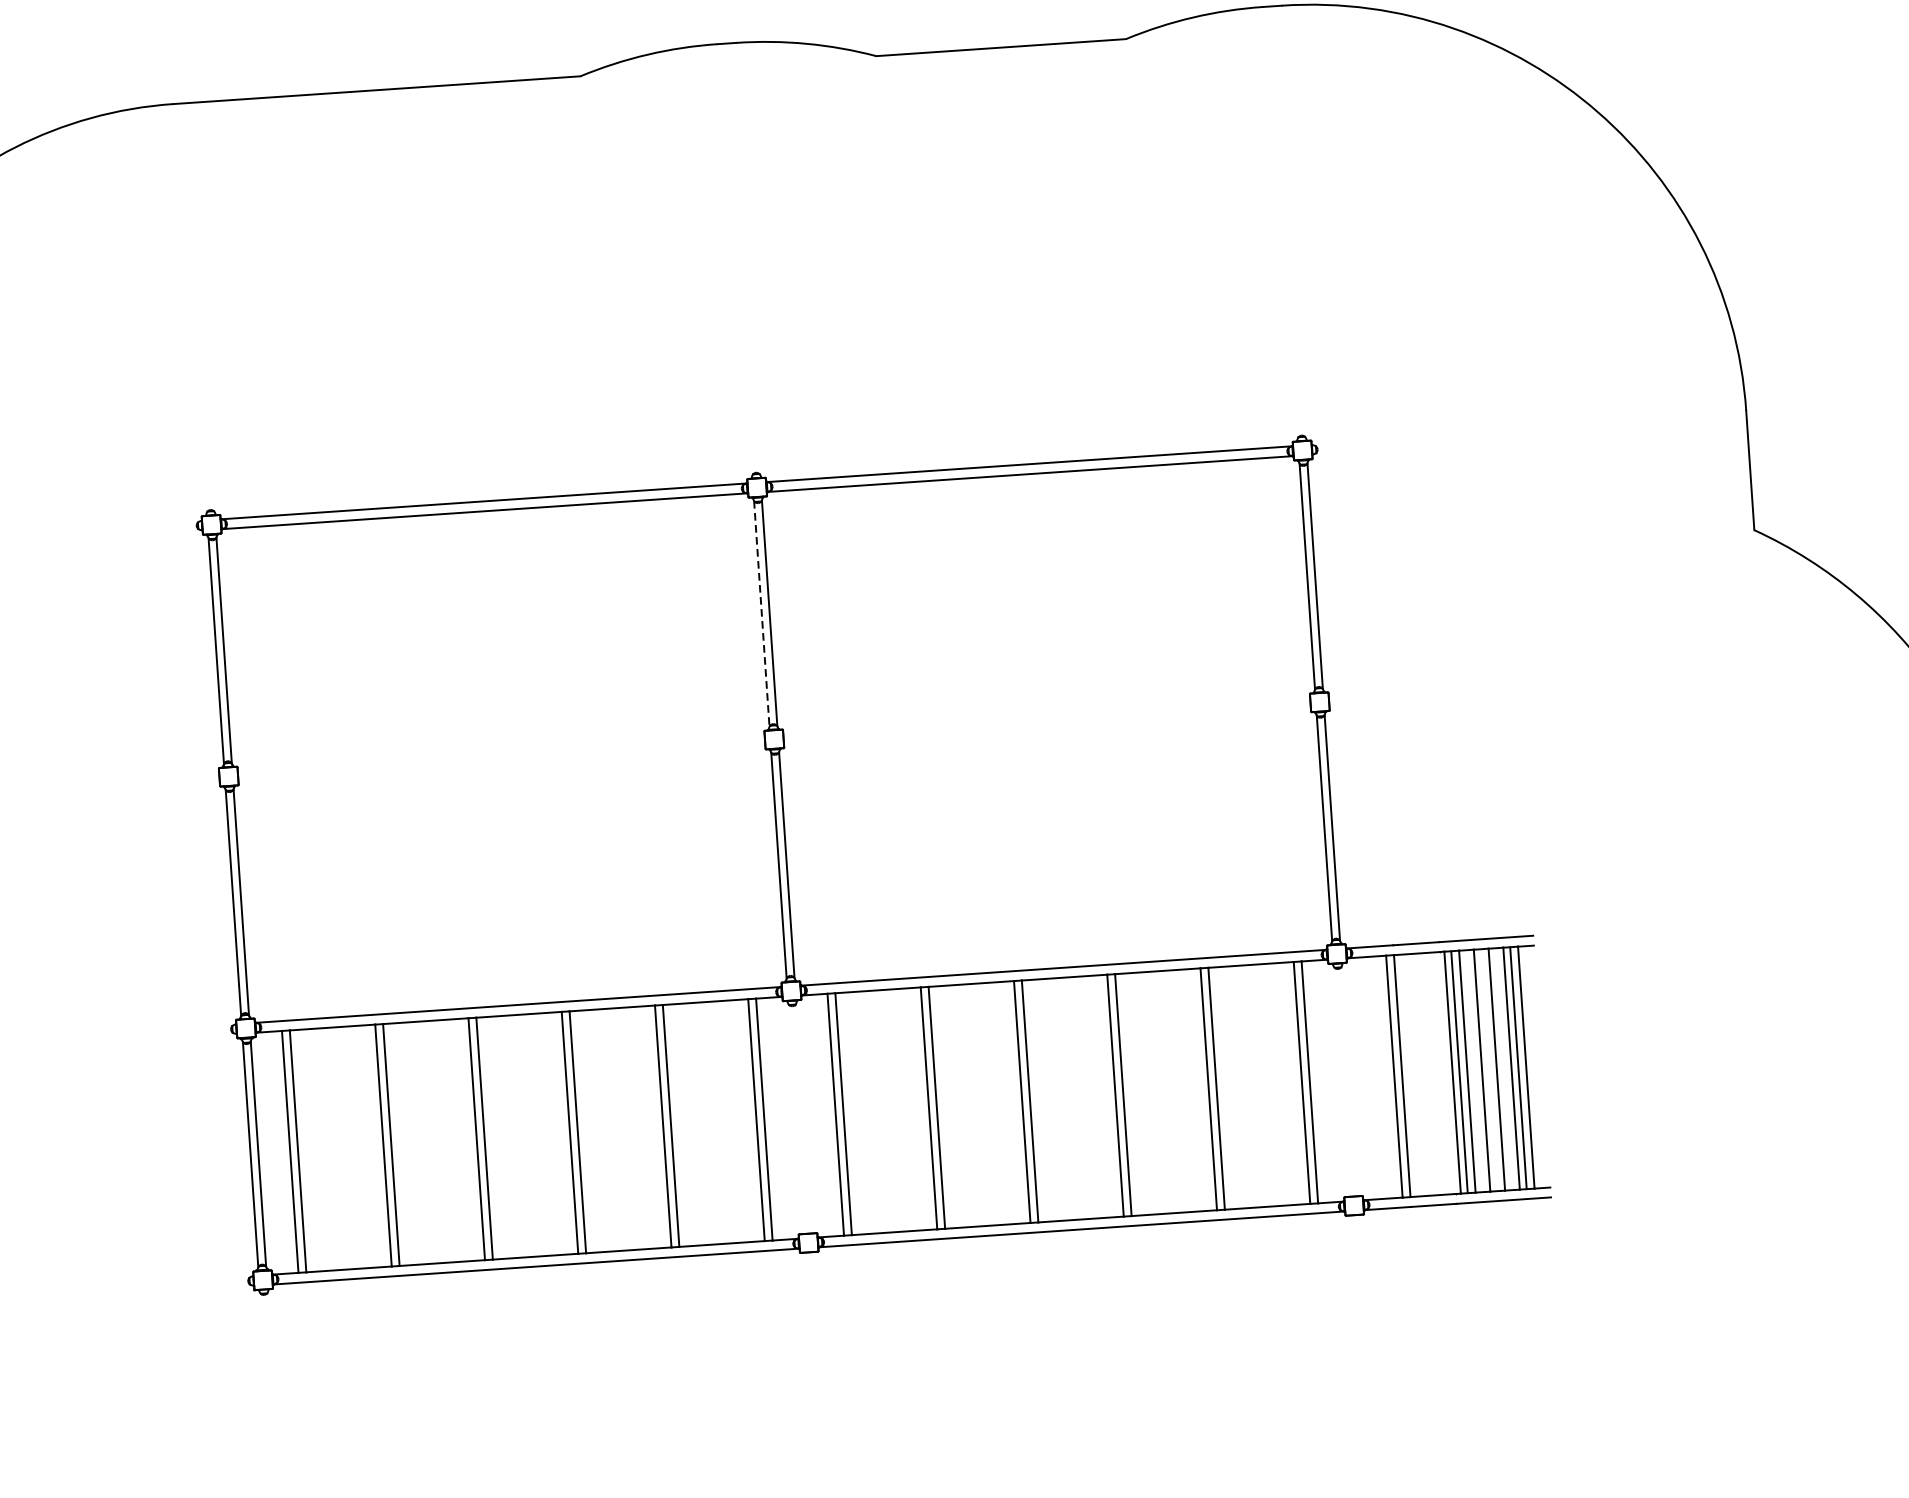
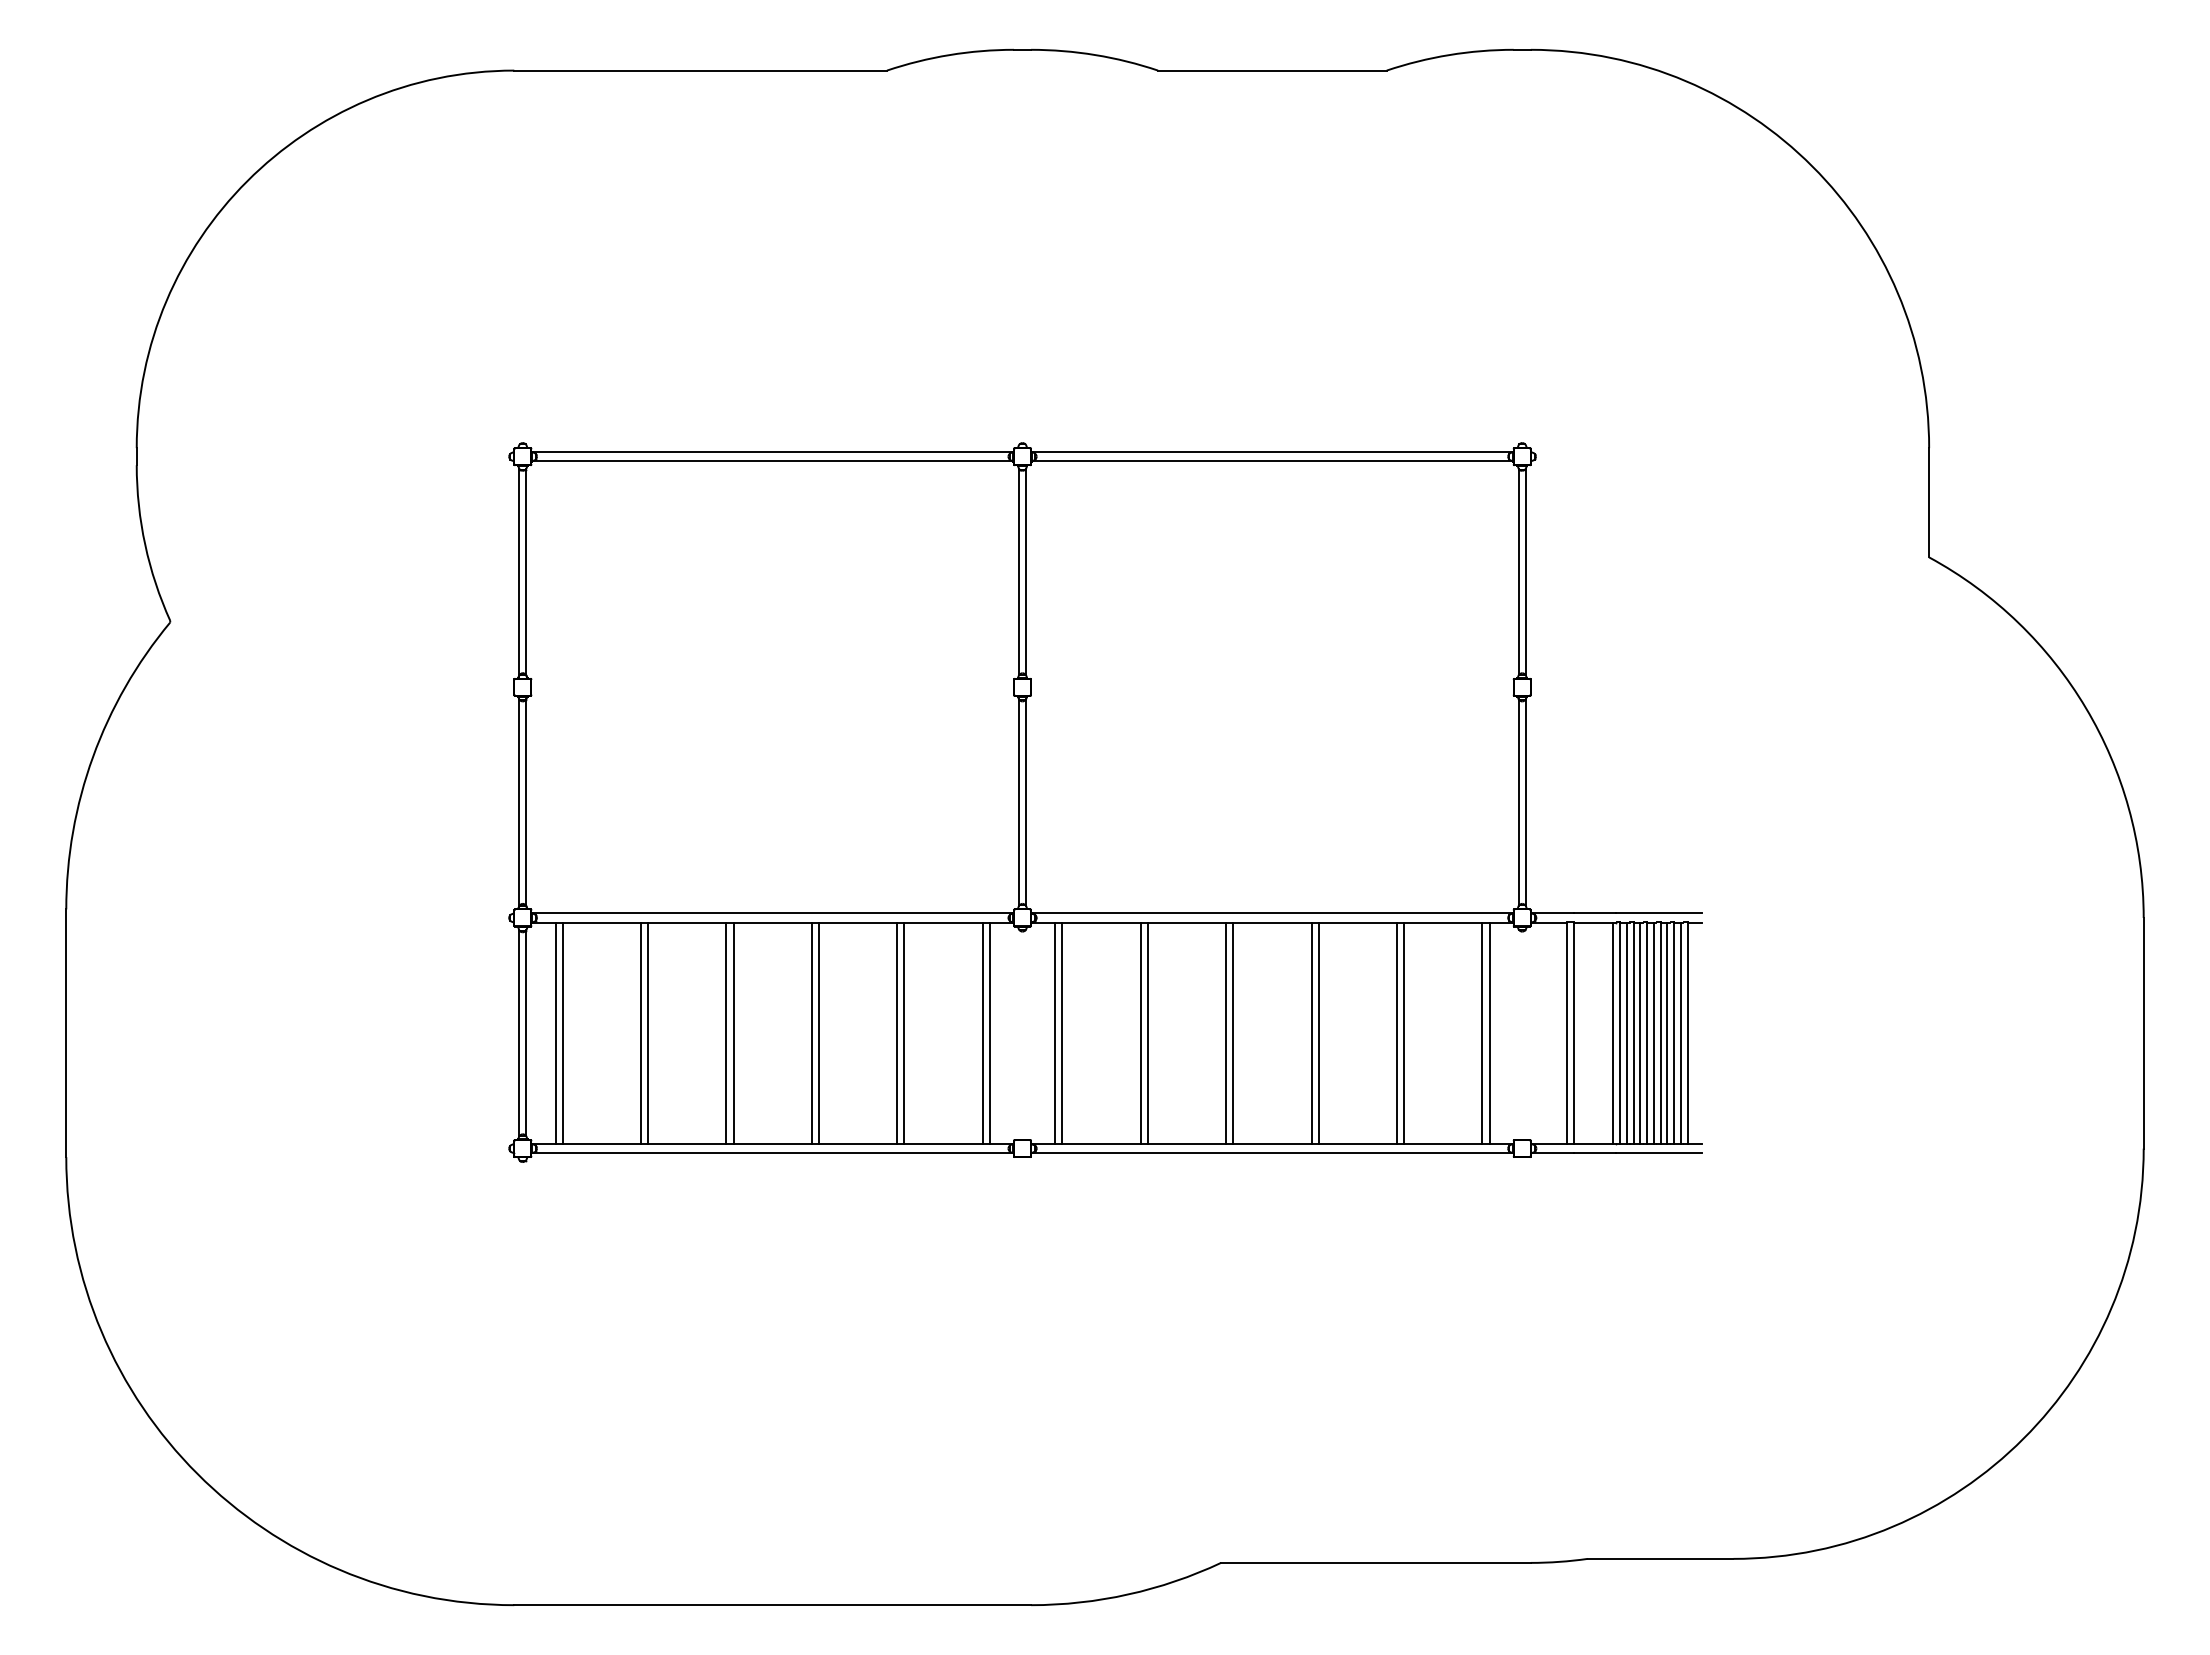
line: (761, 614) -> (1018, 572), dashed -> solid
line: (1504, 1069) -> (1667, 1033), added
line: (1488, 1070) -> (1653, 1033), added
line: (1474, 1071) -> (1640, 1033), added
line: (1445, 1073) -> (1613, 1033), added

